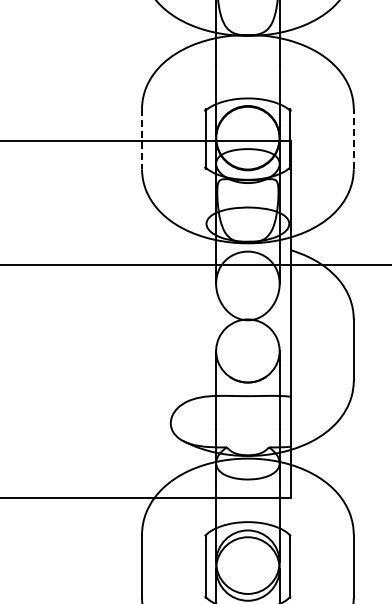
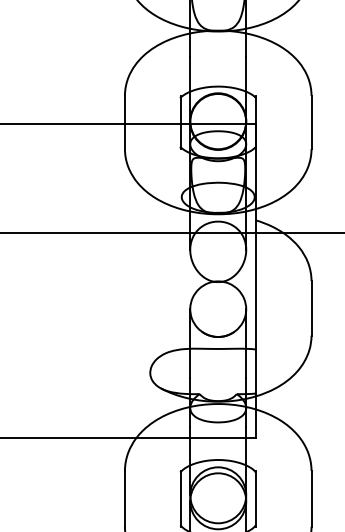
line: (353, 138) -> (311, 121), dashed -> solid
line: (142, 139) -> (125, 122), dashed -> solid

